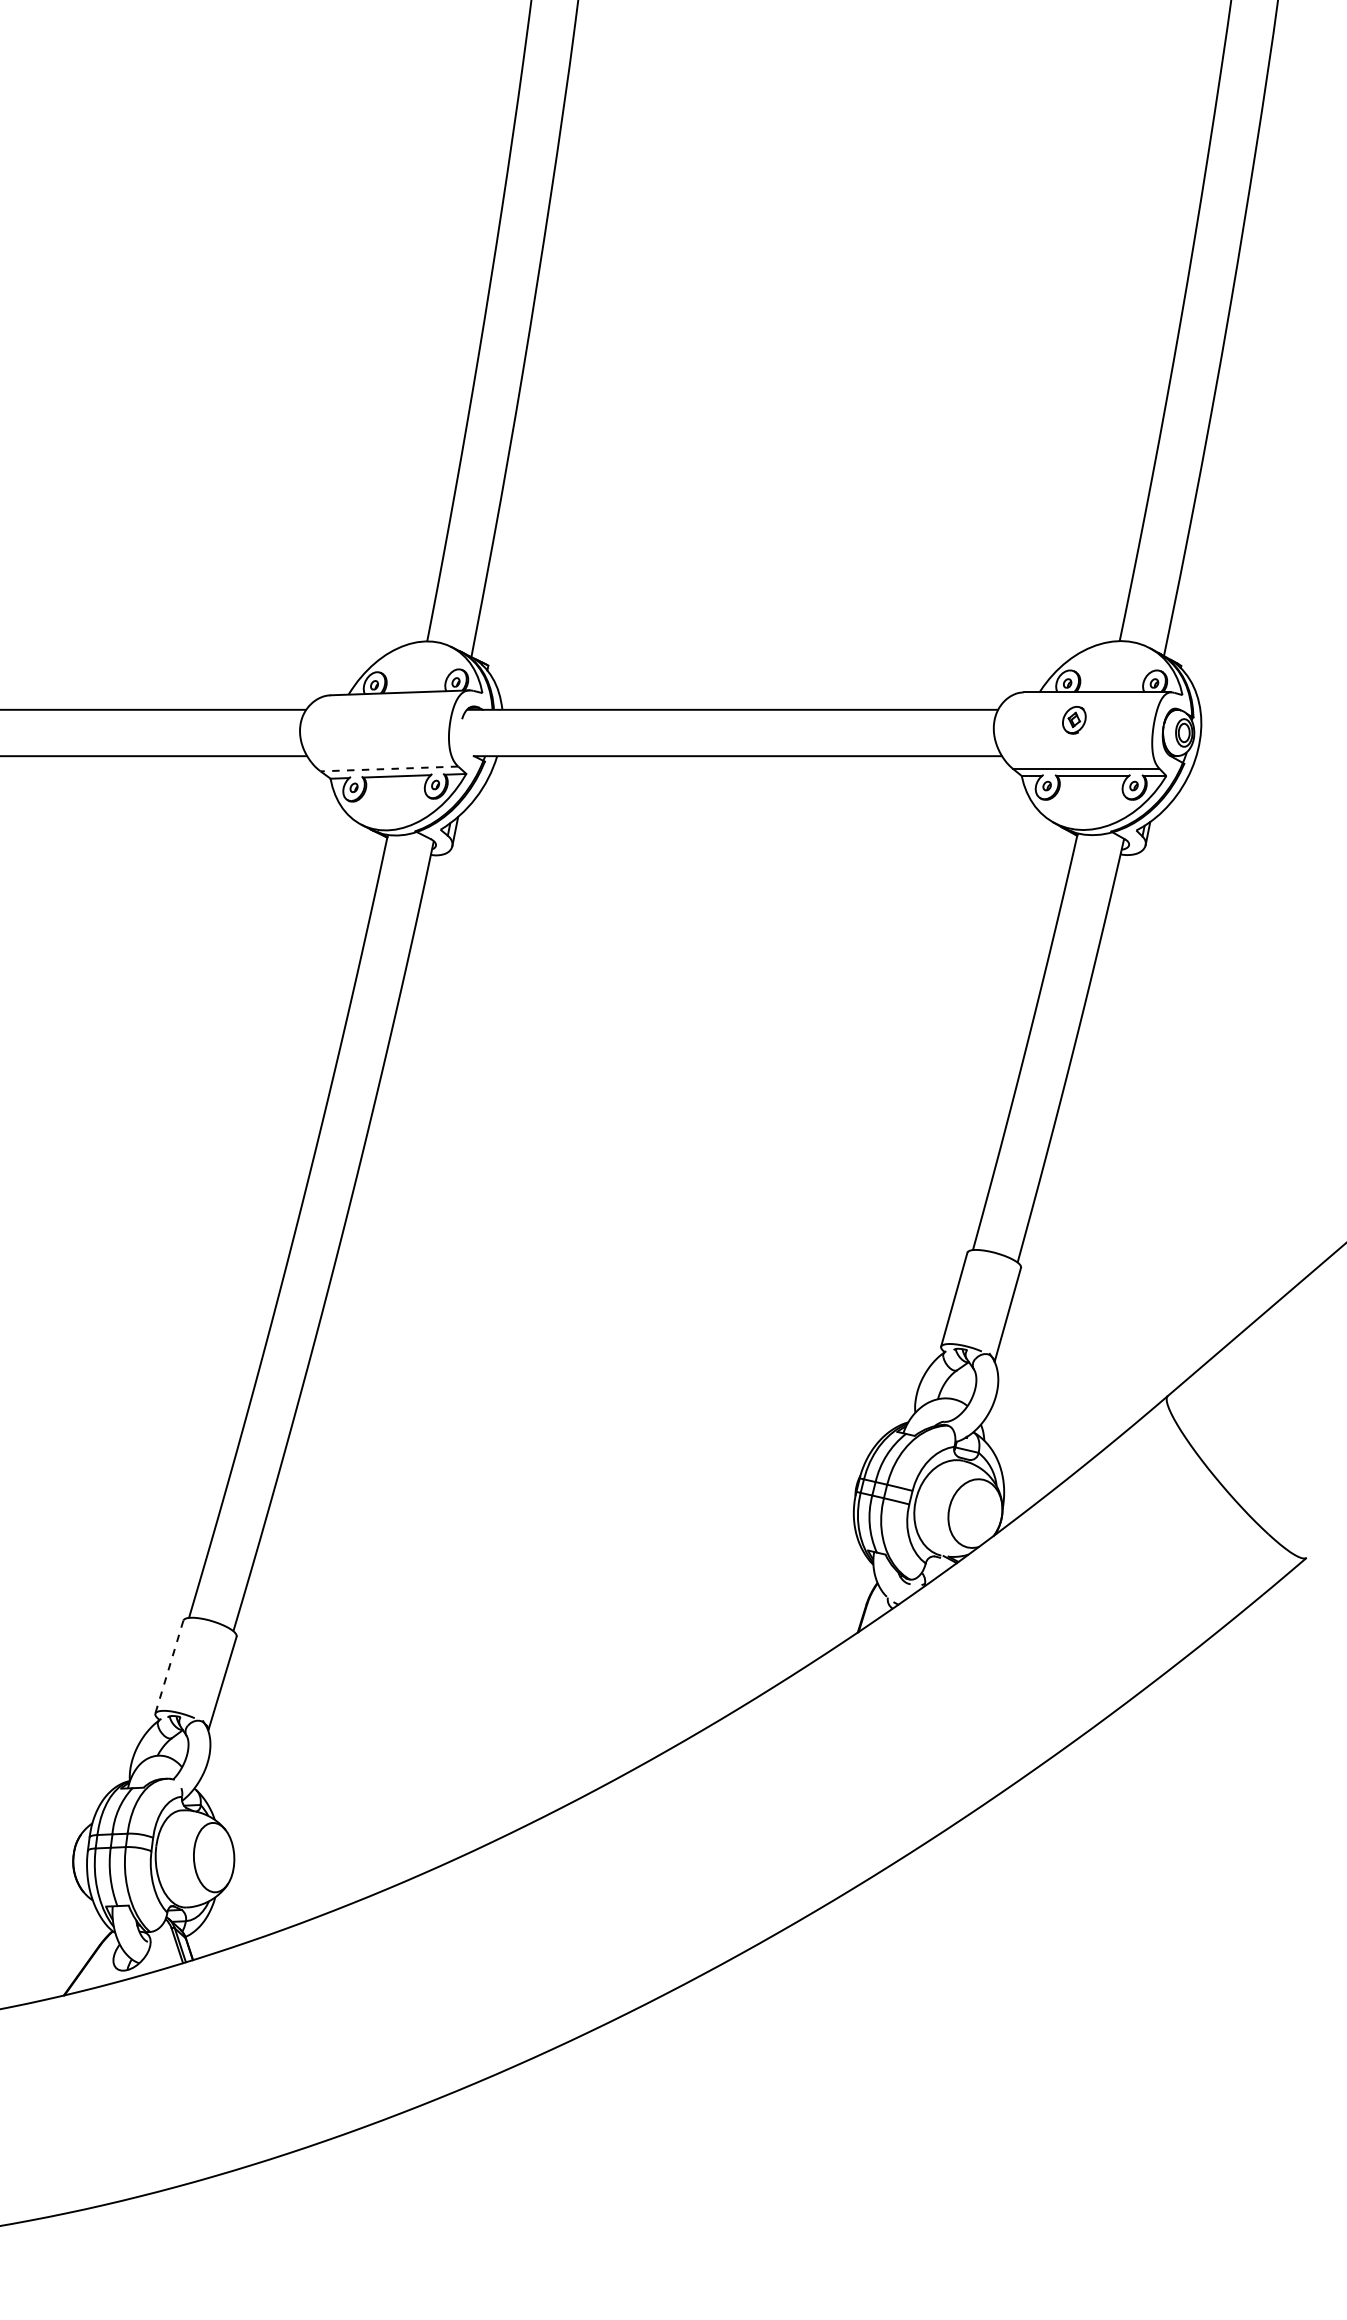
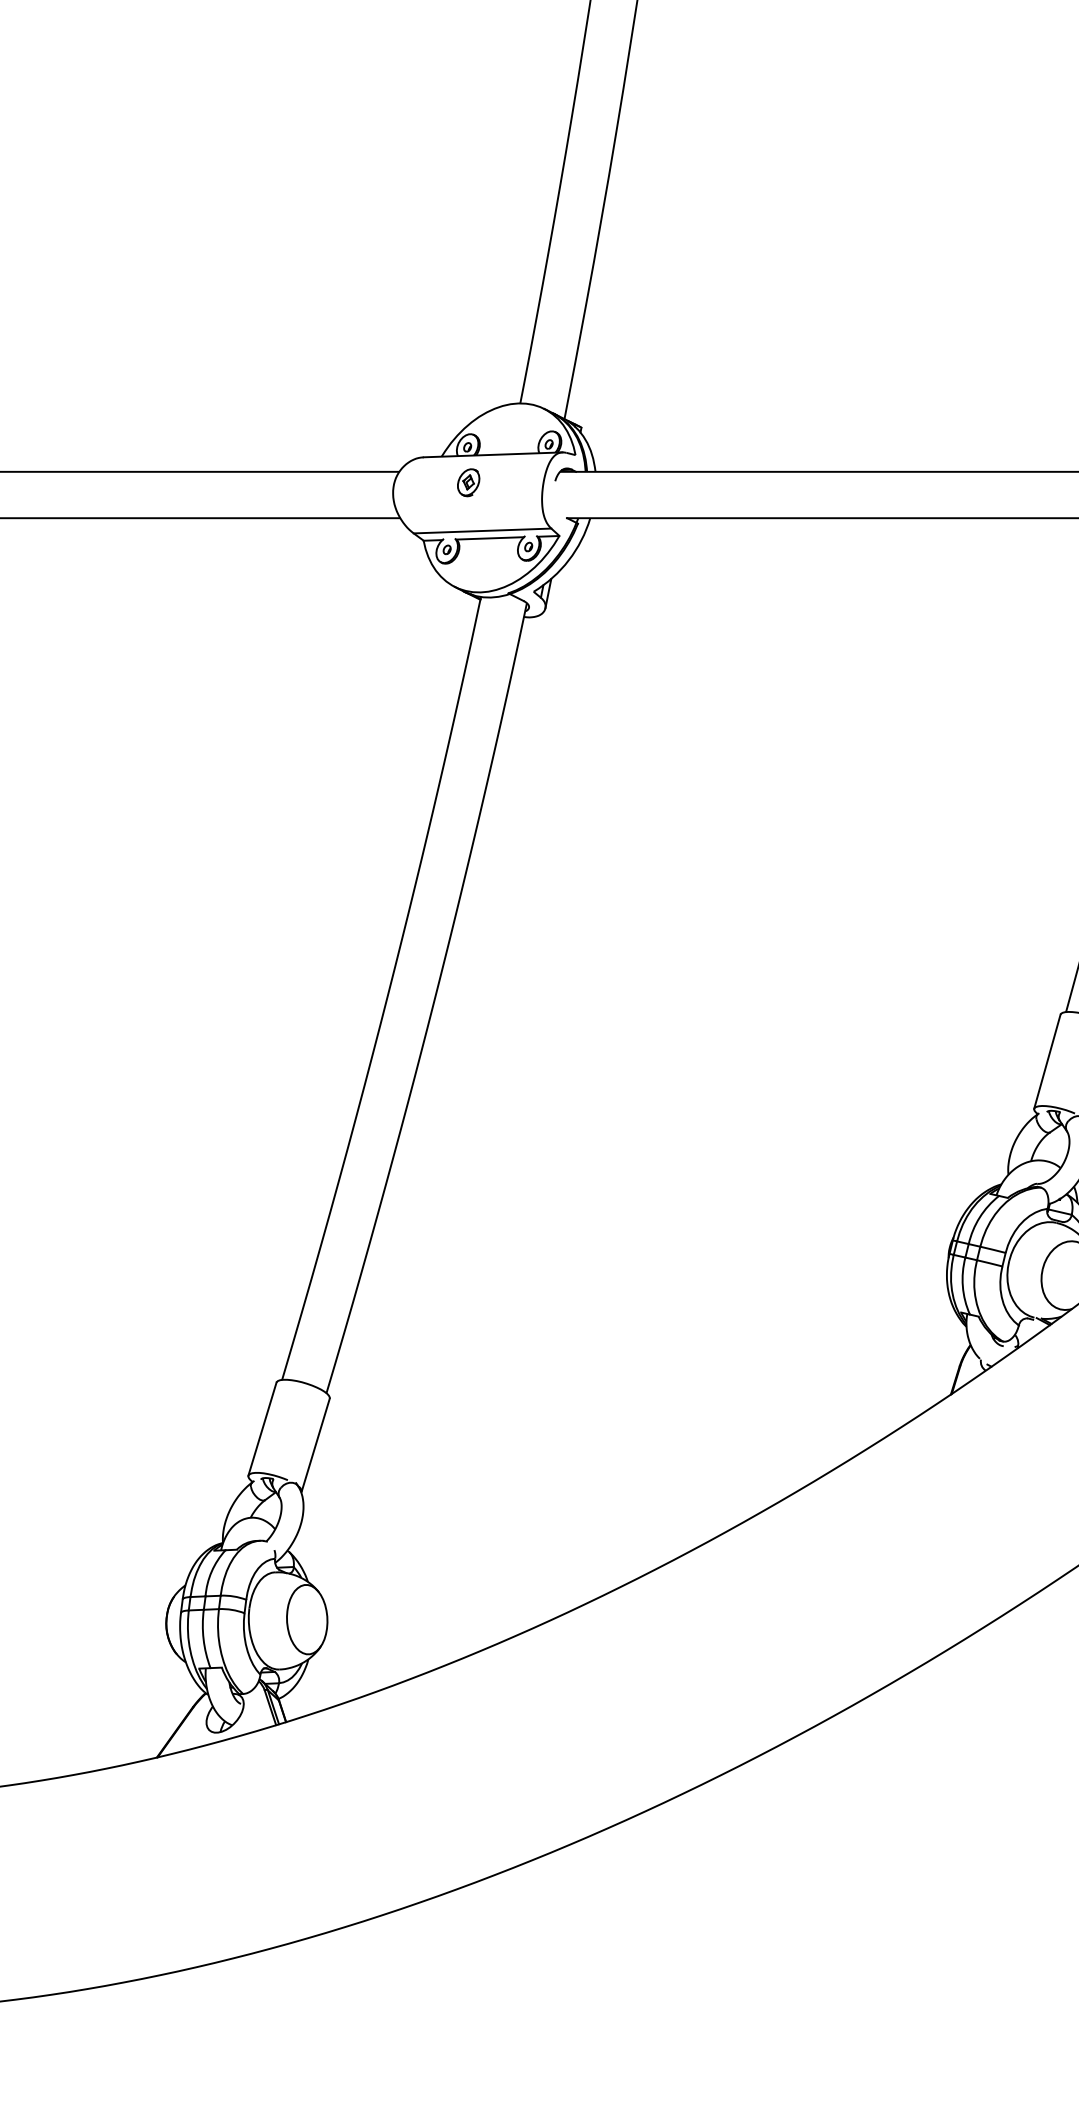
part: (375, 720) -> (468, 482), added
line: (389, 768) -> (482, 530), dashed -> solid
line: (169, 1667) -> (262, 1429), dashed -> solid

